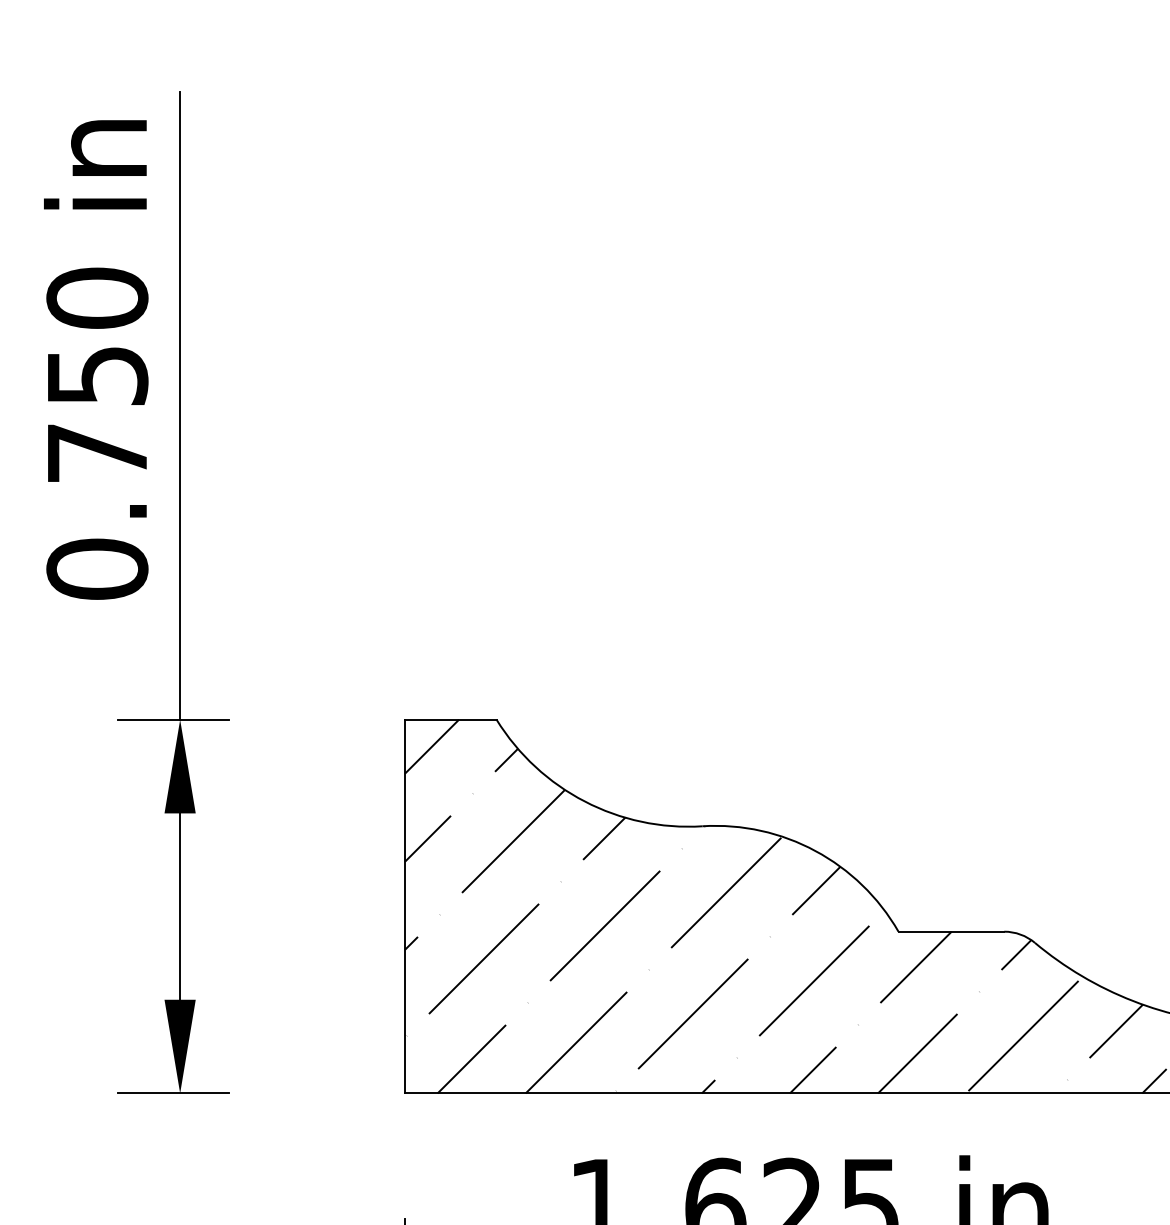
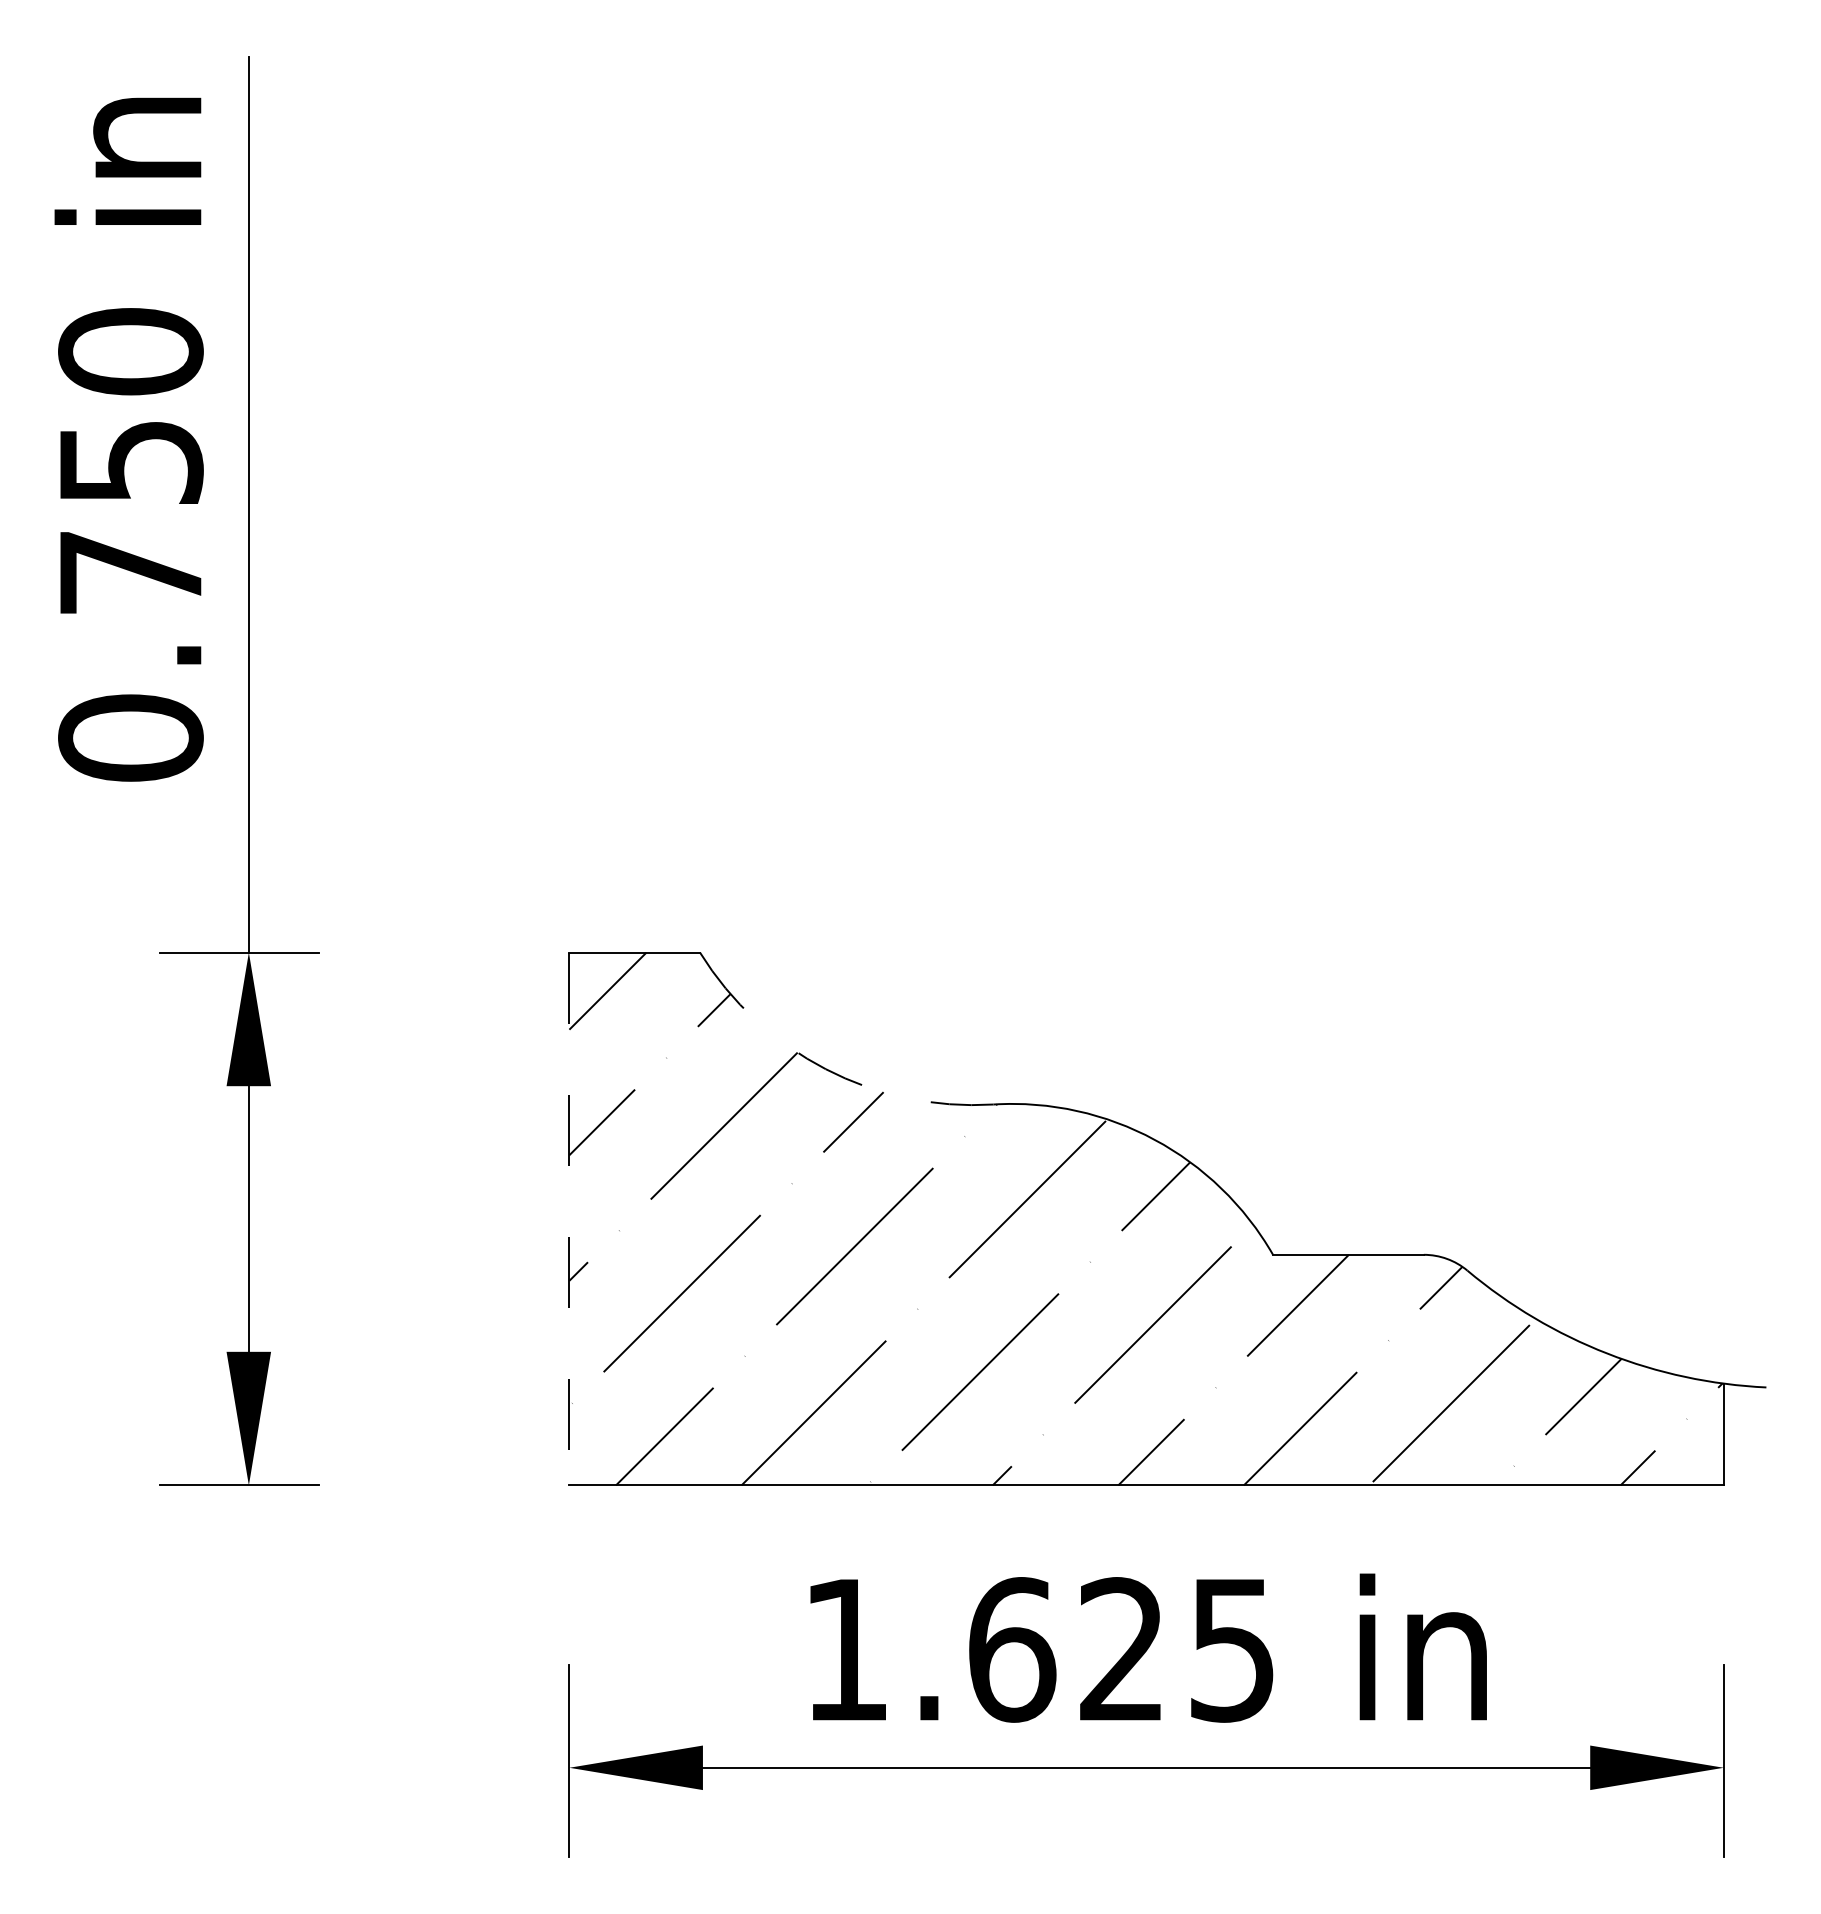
arc: (584, 801) -> (825, 1069), solid -> dashed
line: (405, 906) -> (569, 1219), solid -> dashed

